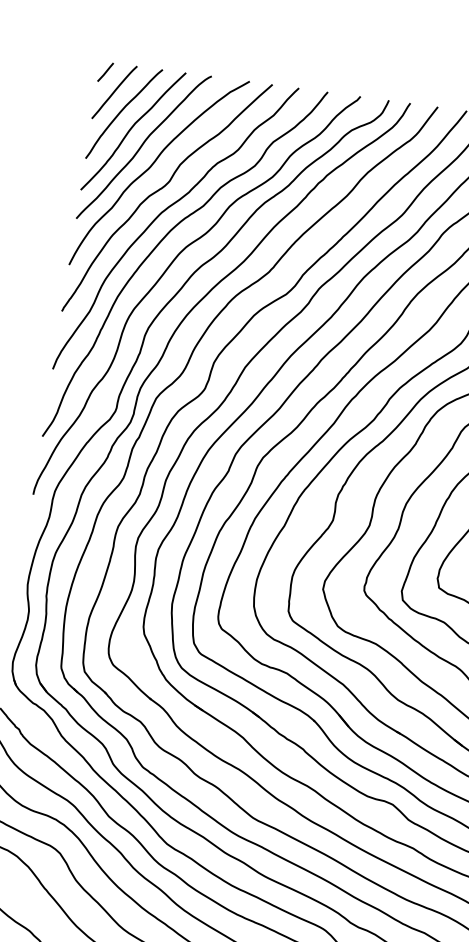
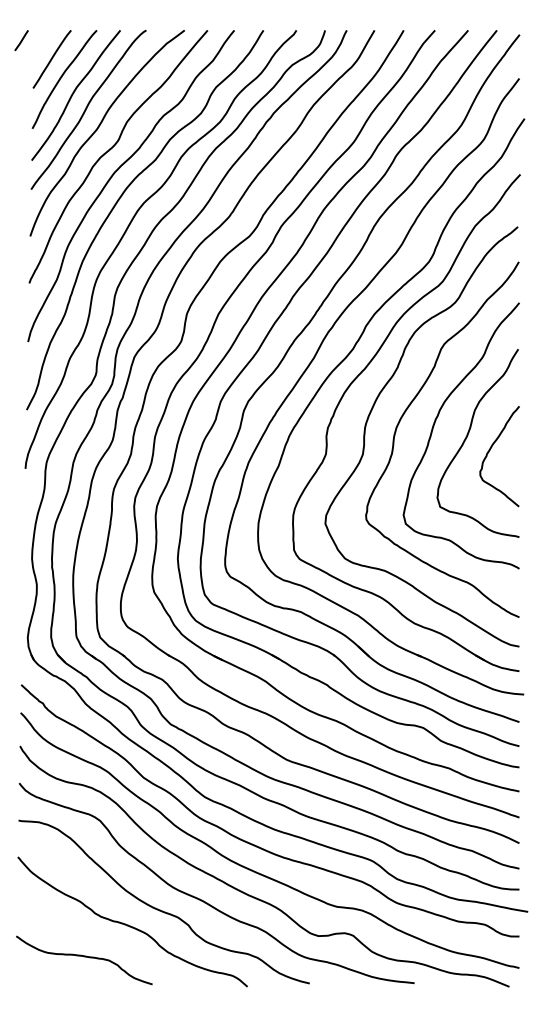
line: (105, 72) -> (21, 40), moved

